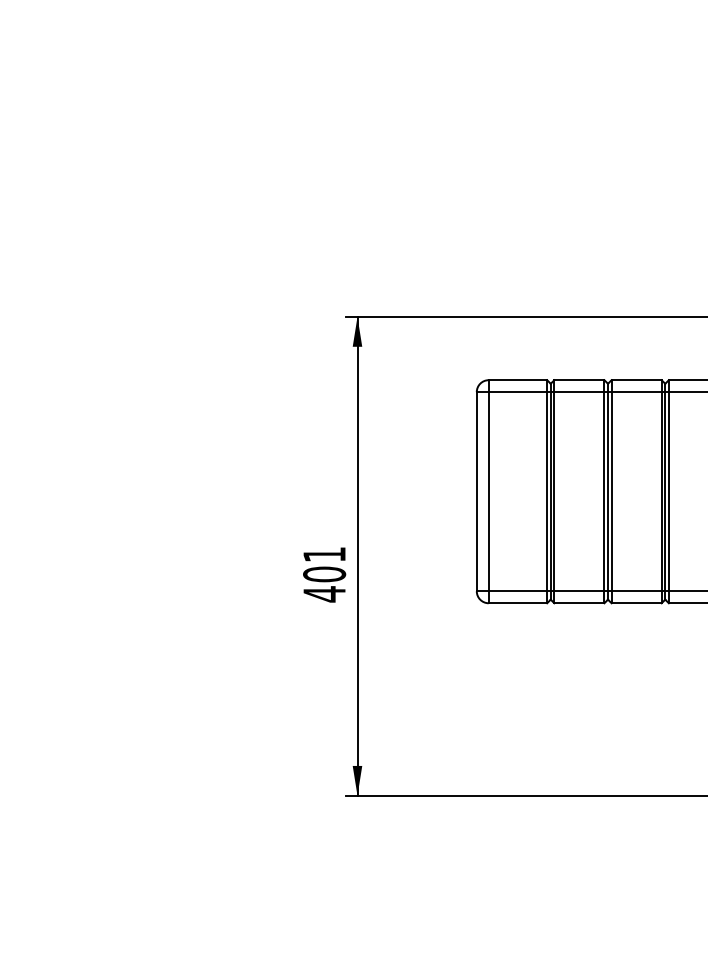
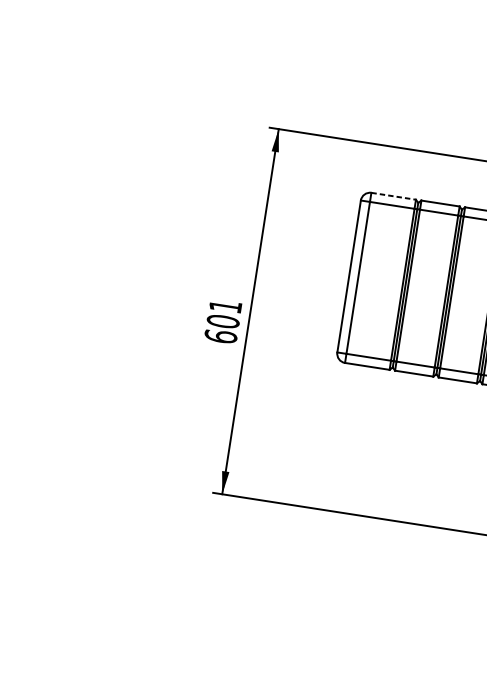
line: (518, 380) -> (394, 196), solid -> dashed
text: (324, 594) -> (220, 336), 401 -> 601

